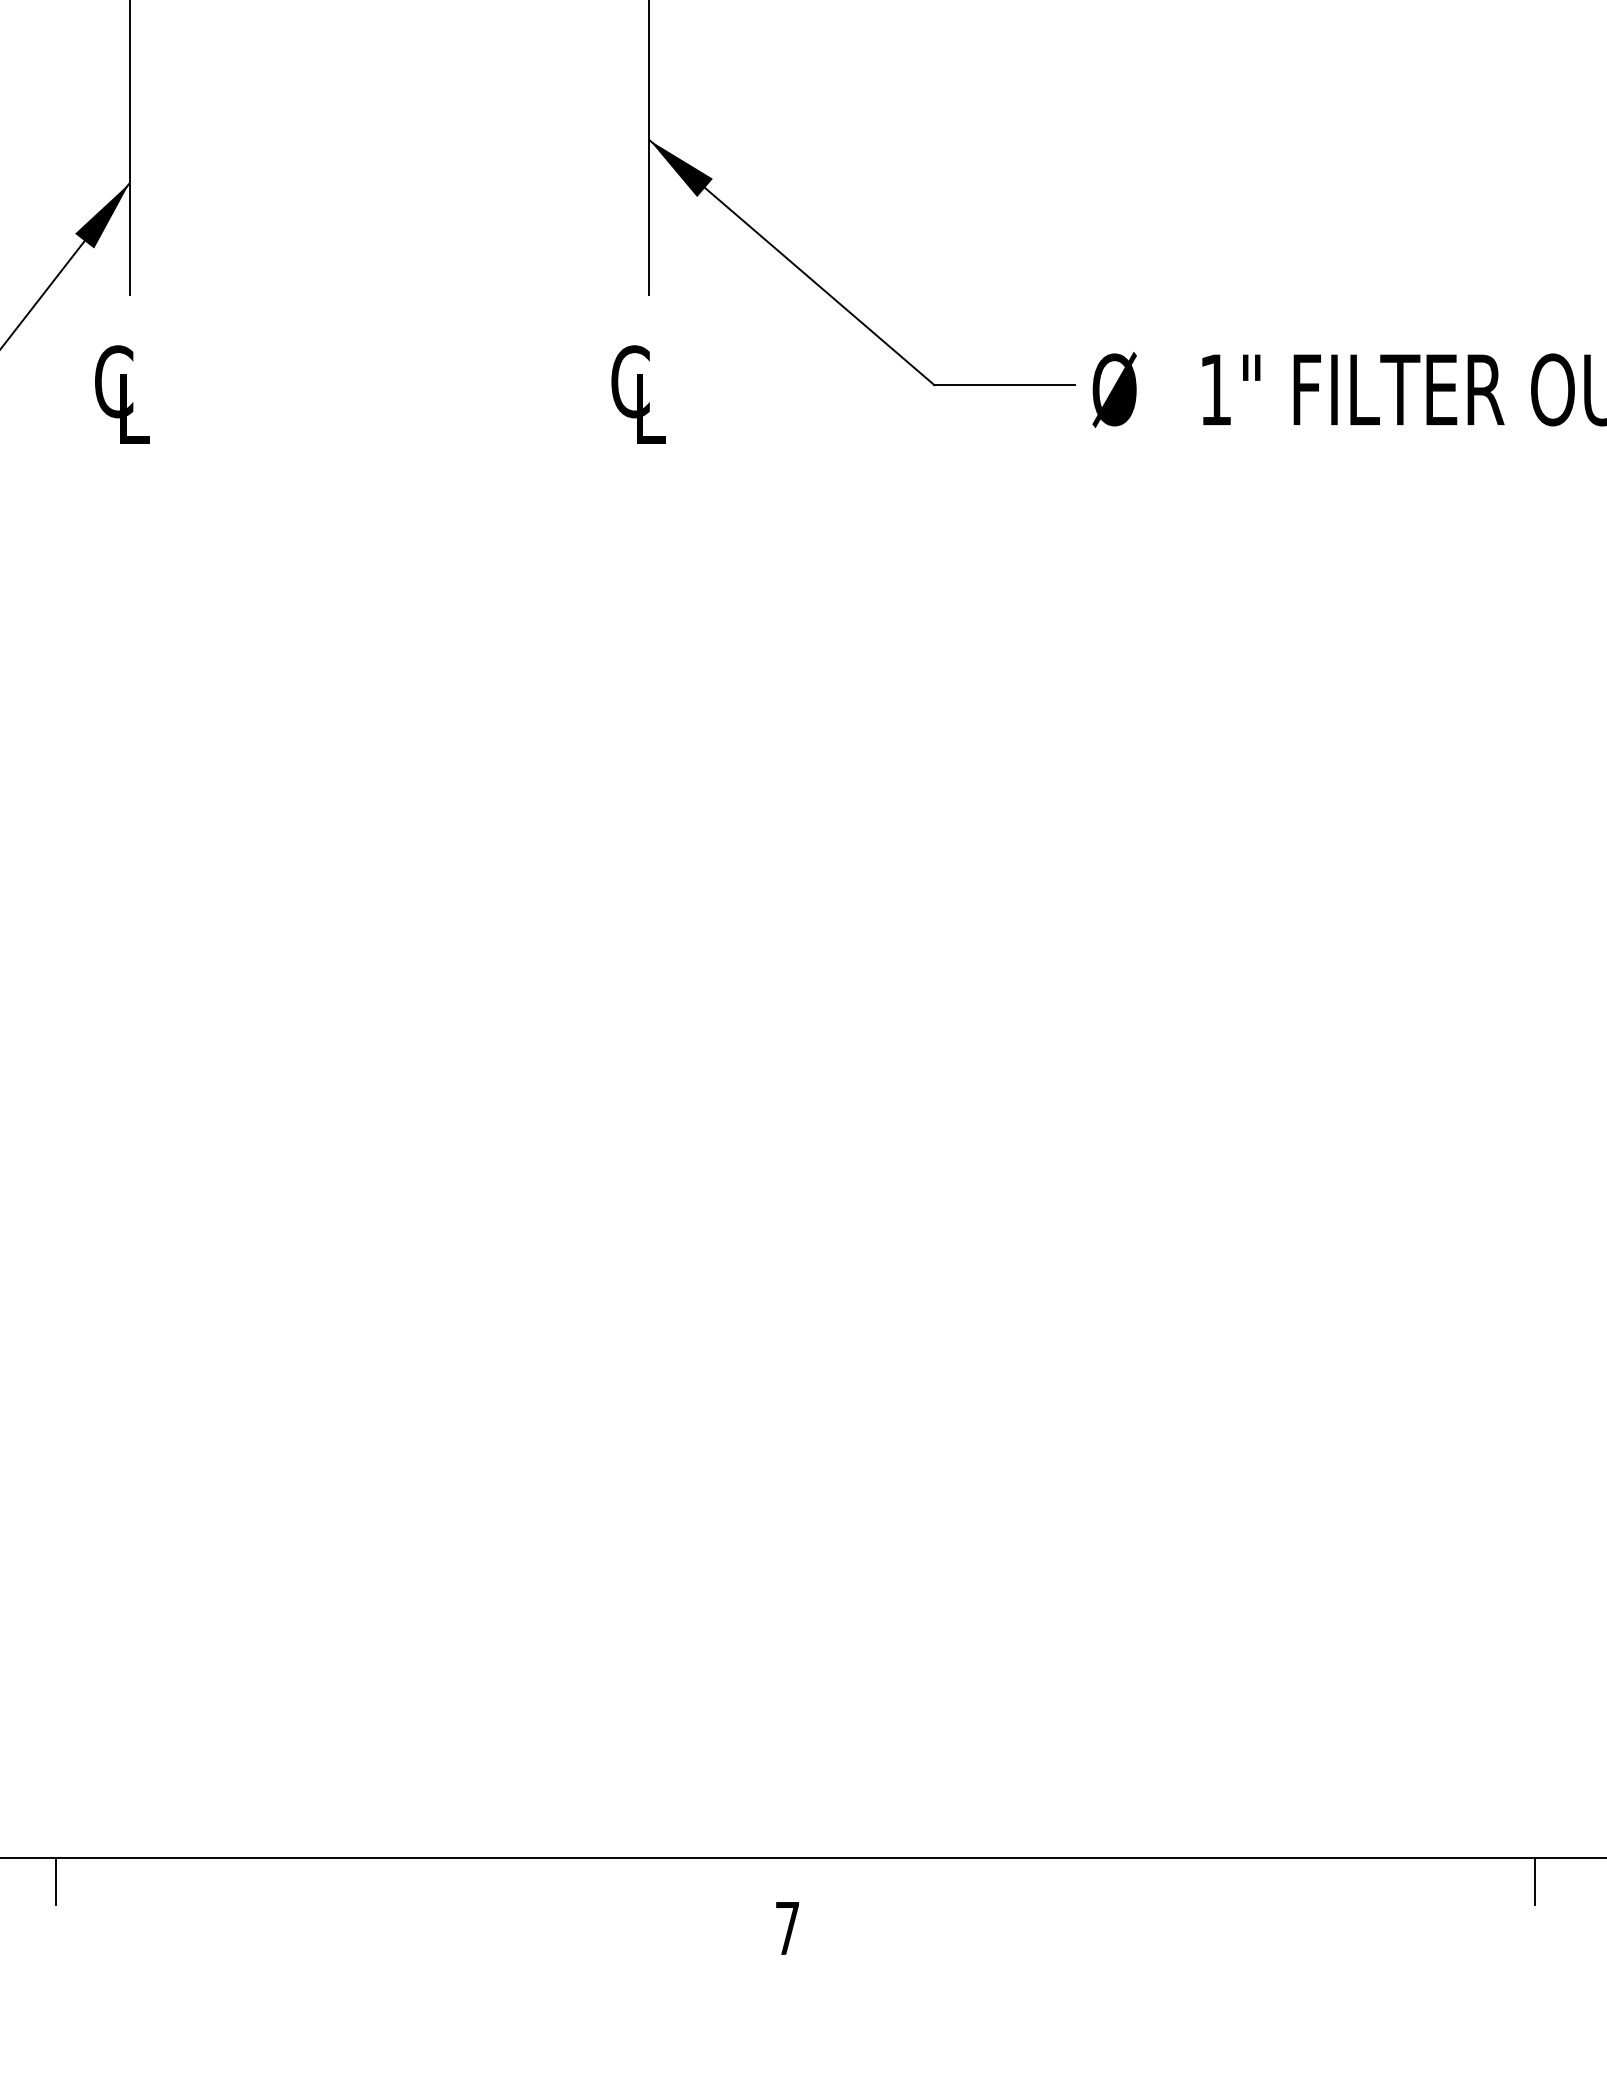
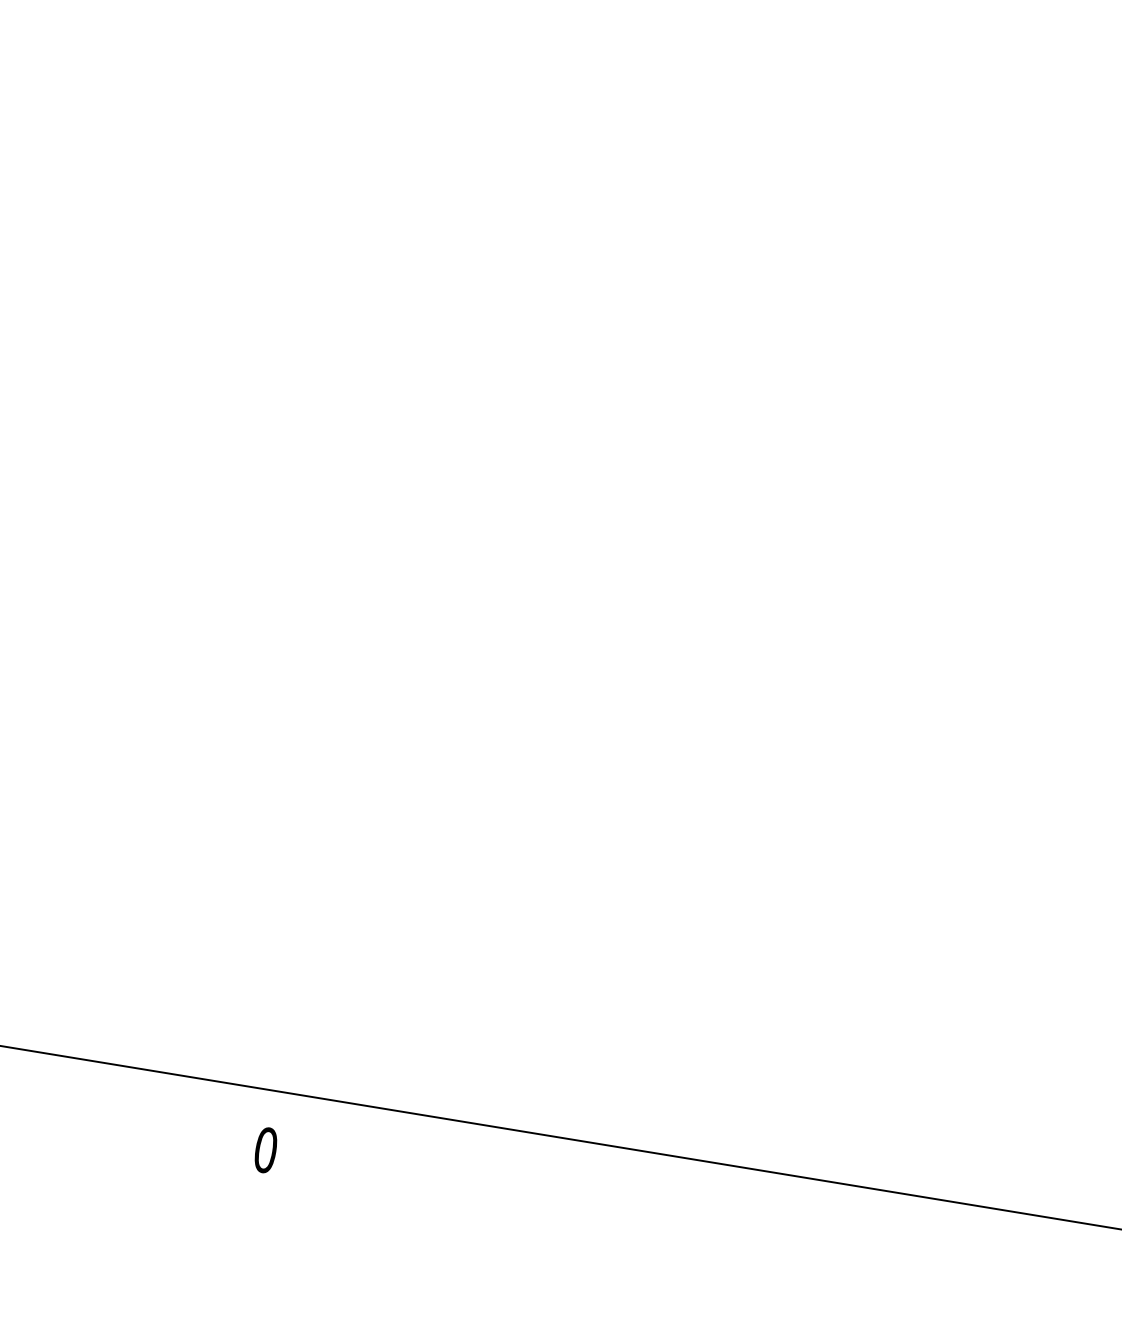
line: (1535, 1881) -> (898, 1213), removed
text: (787, 1928) -> (265, 1150), 7 -> 0

